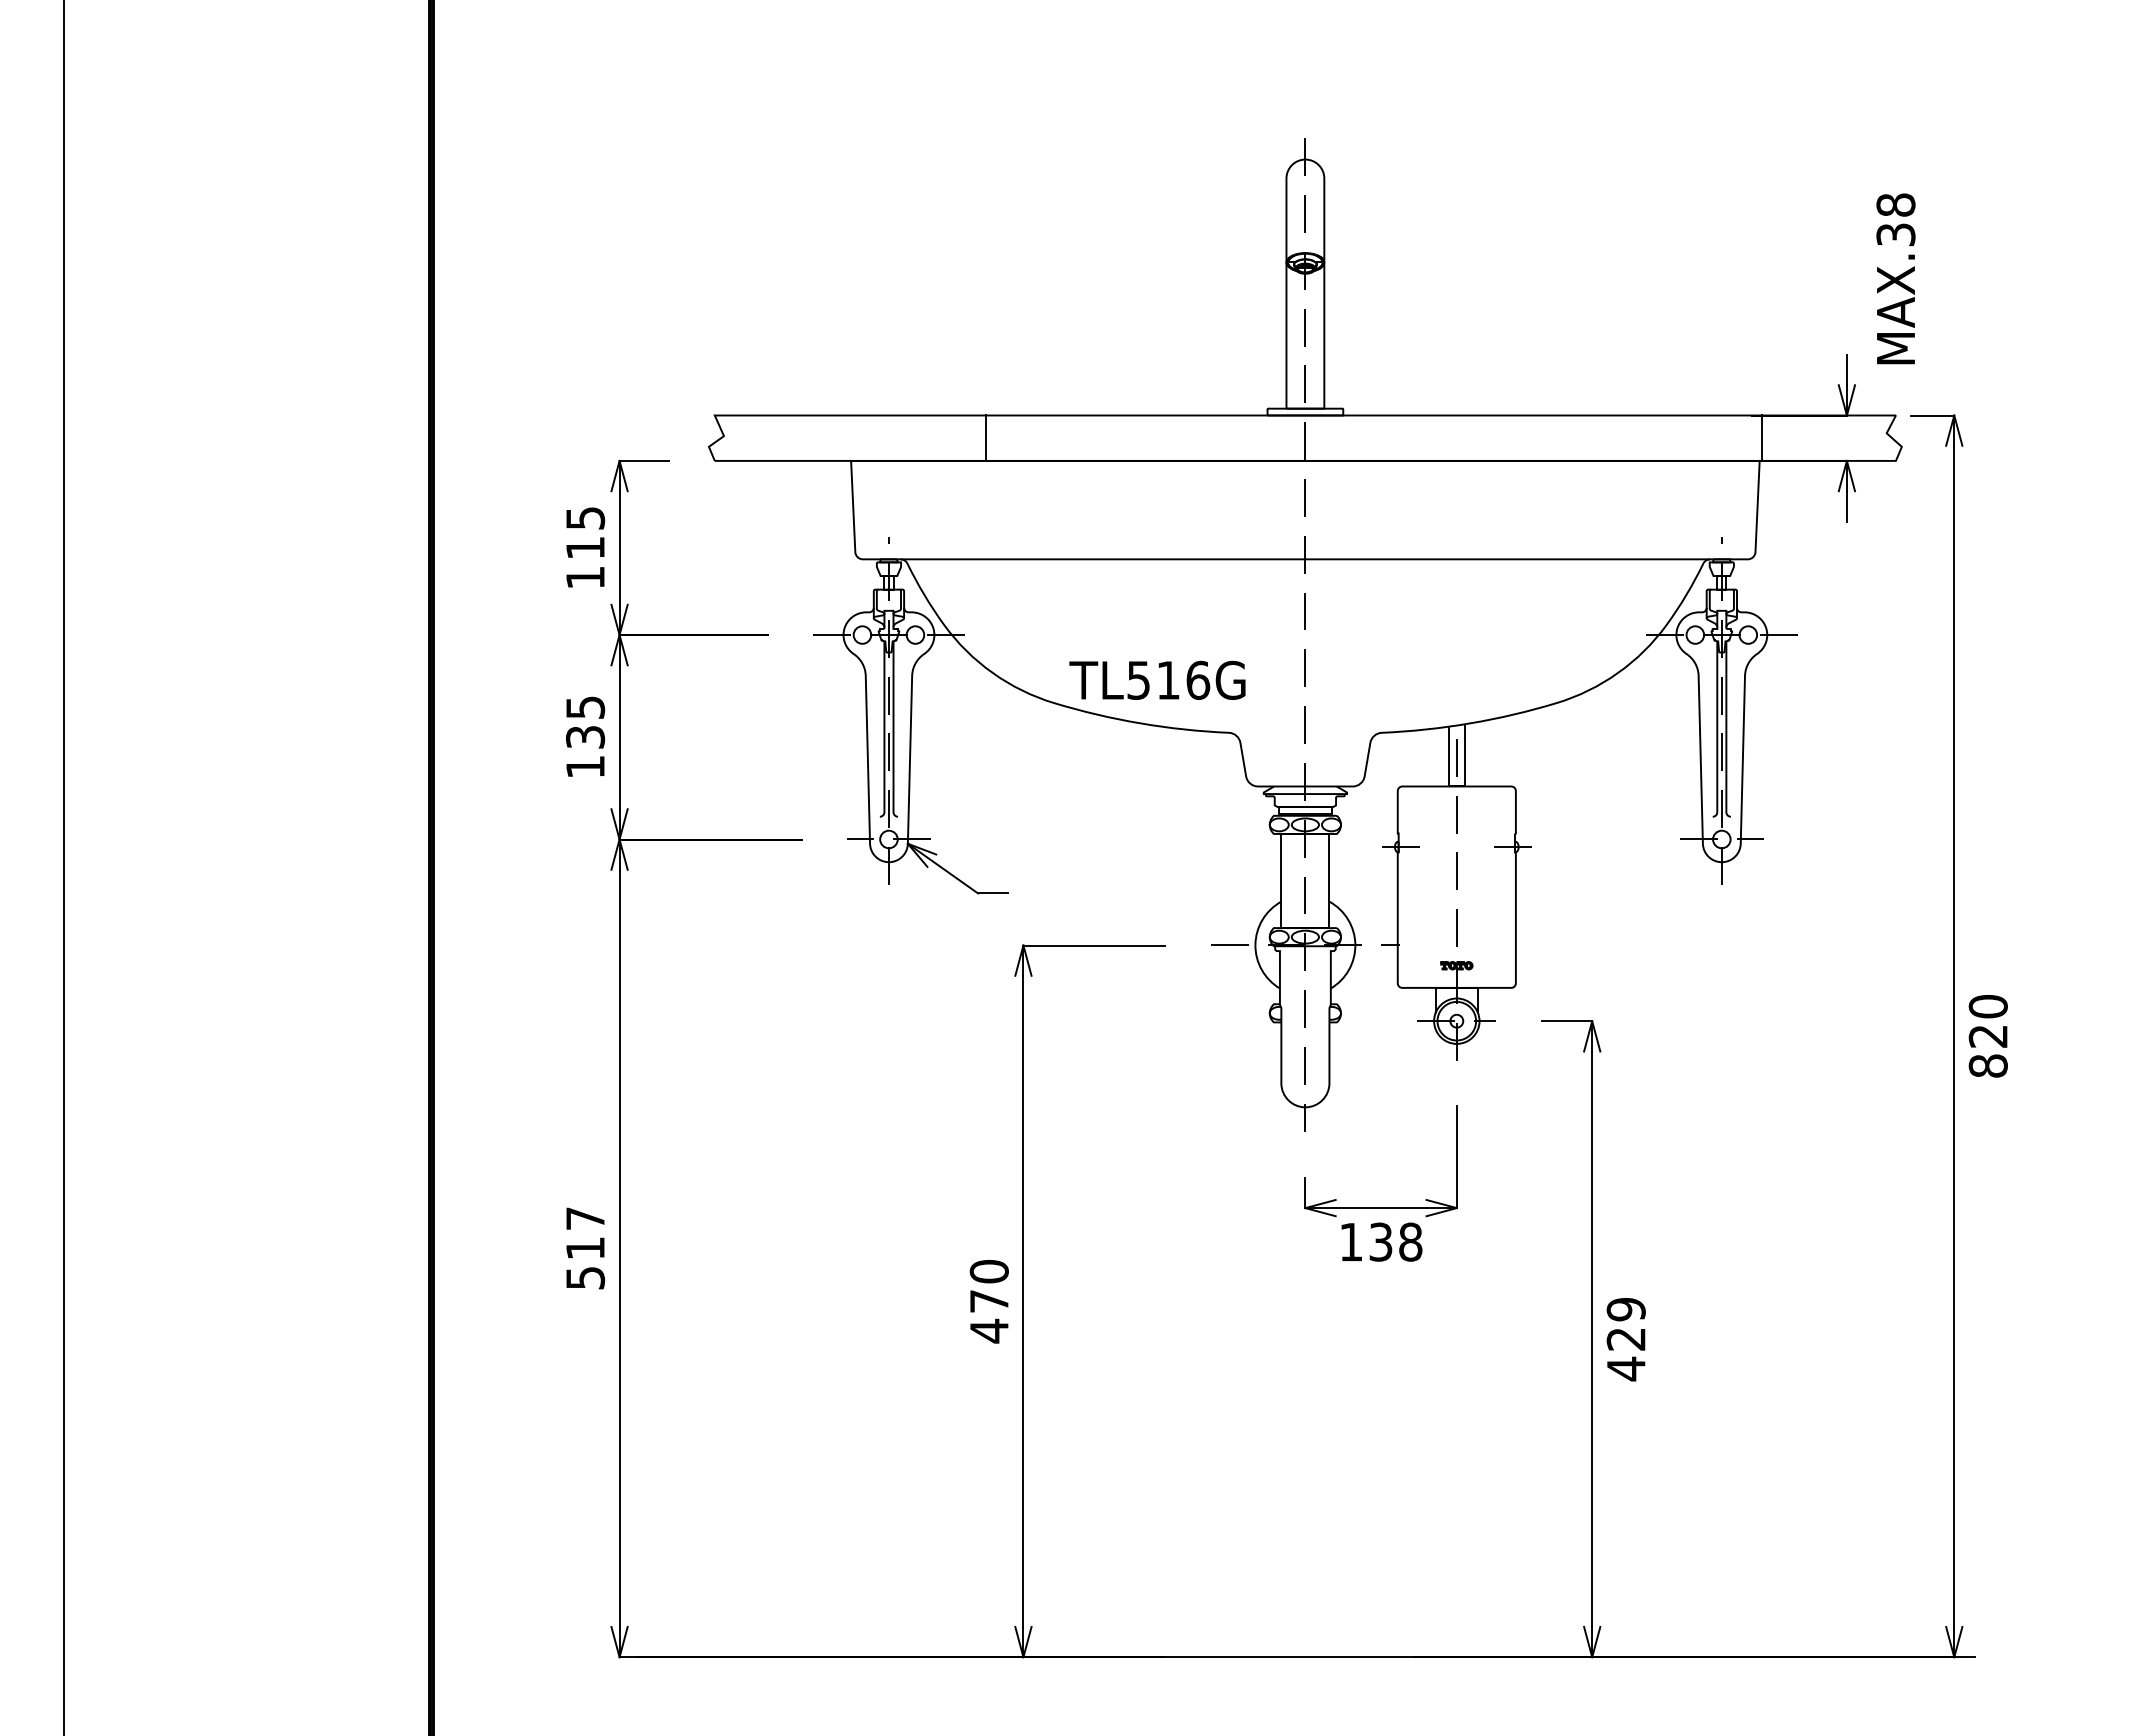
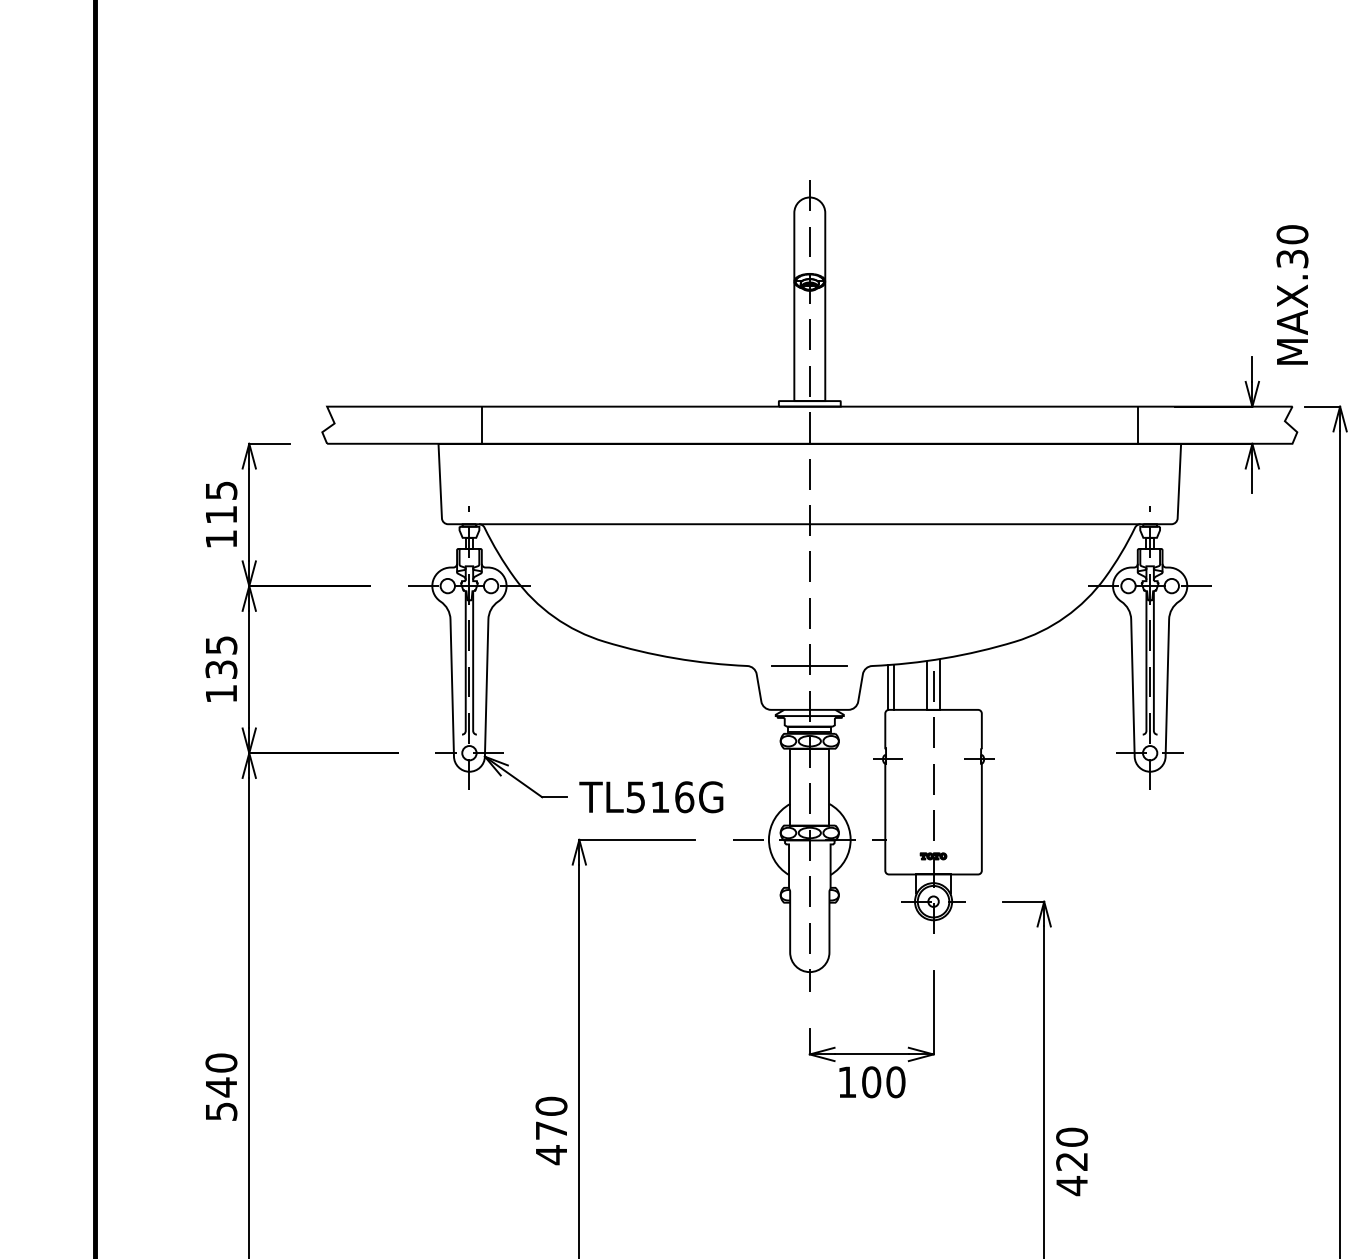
text: (1895, 204) -> (1292, 234), MAX.38 -> MAX.30
line: (986, 437) -> (482, 424), moved
line: (1761, 437) -> (1137, 424), moved
text: (1157, 679) -> (651, 796), moved
line: (1305, 733) -> (809, 666), added
line: (1401, 758) -> (888, 686), added
line: (1408, 758) -> (894, 686), added
text: (585, 1233) -> (221, 1075), 517 -> 540
text: (1395, 1241) -> (883, 1081), 138 -> 100
text: (1625, 1309) -> (1071, 1137), 429 -> 420

